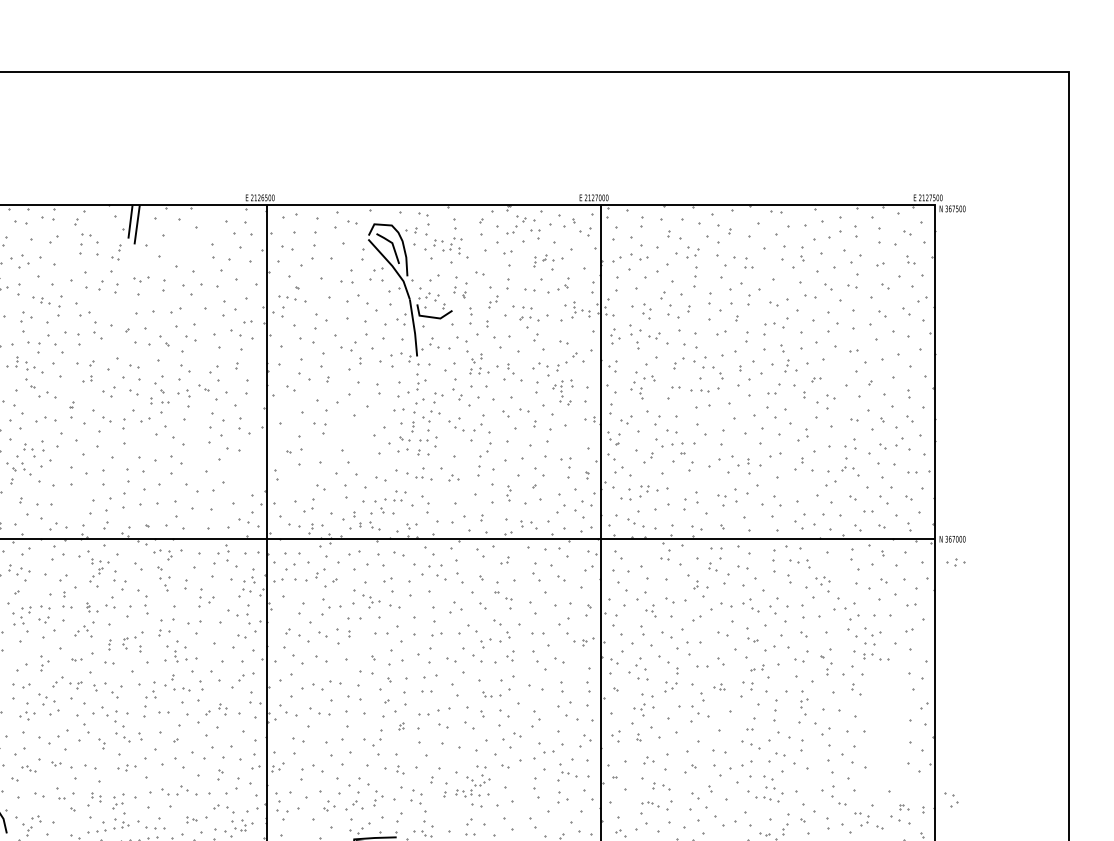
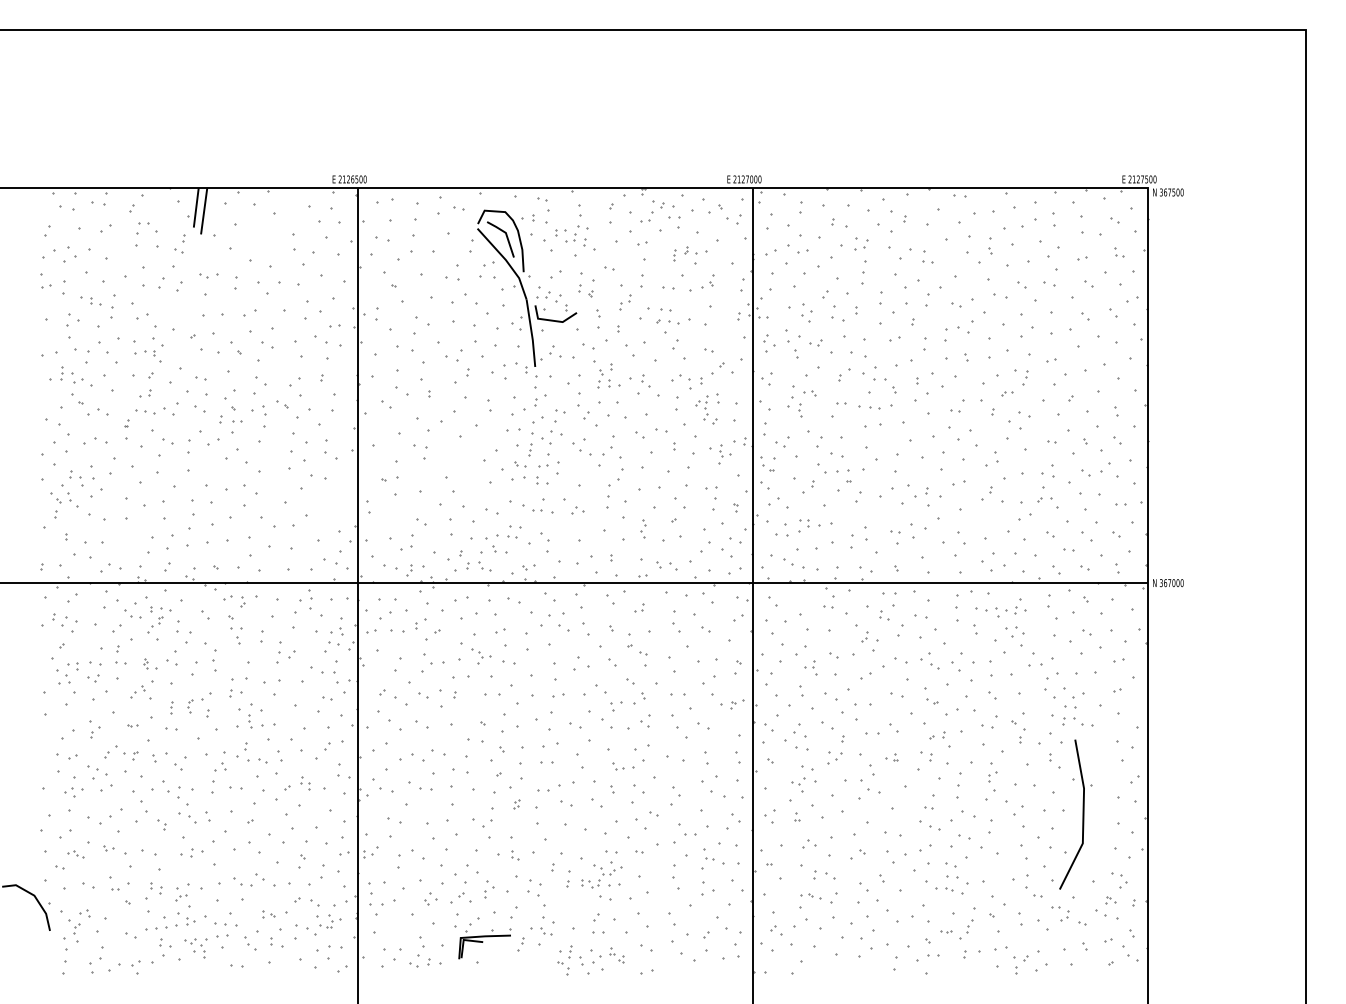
part: (287, 297) -> (145, 411), moved
part: (577, 310) -> (724, 454), moved
part: (93, 347) -> (152, 356), added
part: (786, 365) -> (1025, 377), moved
part: (955, 562) -> (1015, 610), moved
part: (76, 564) -> (132, 613), added
part: (879, 734) -> (1082, 814), added
part: (951, 800) -> (1119, 880), moved

